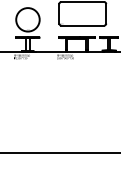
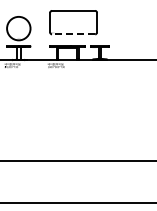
line: (82, 25) -> (73, 34), solid -> dashed

